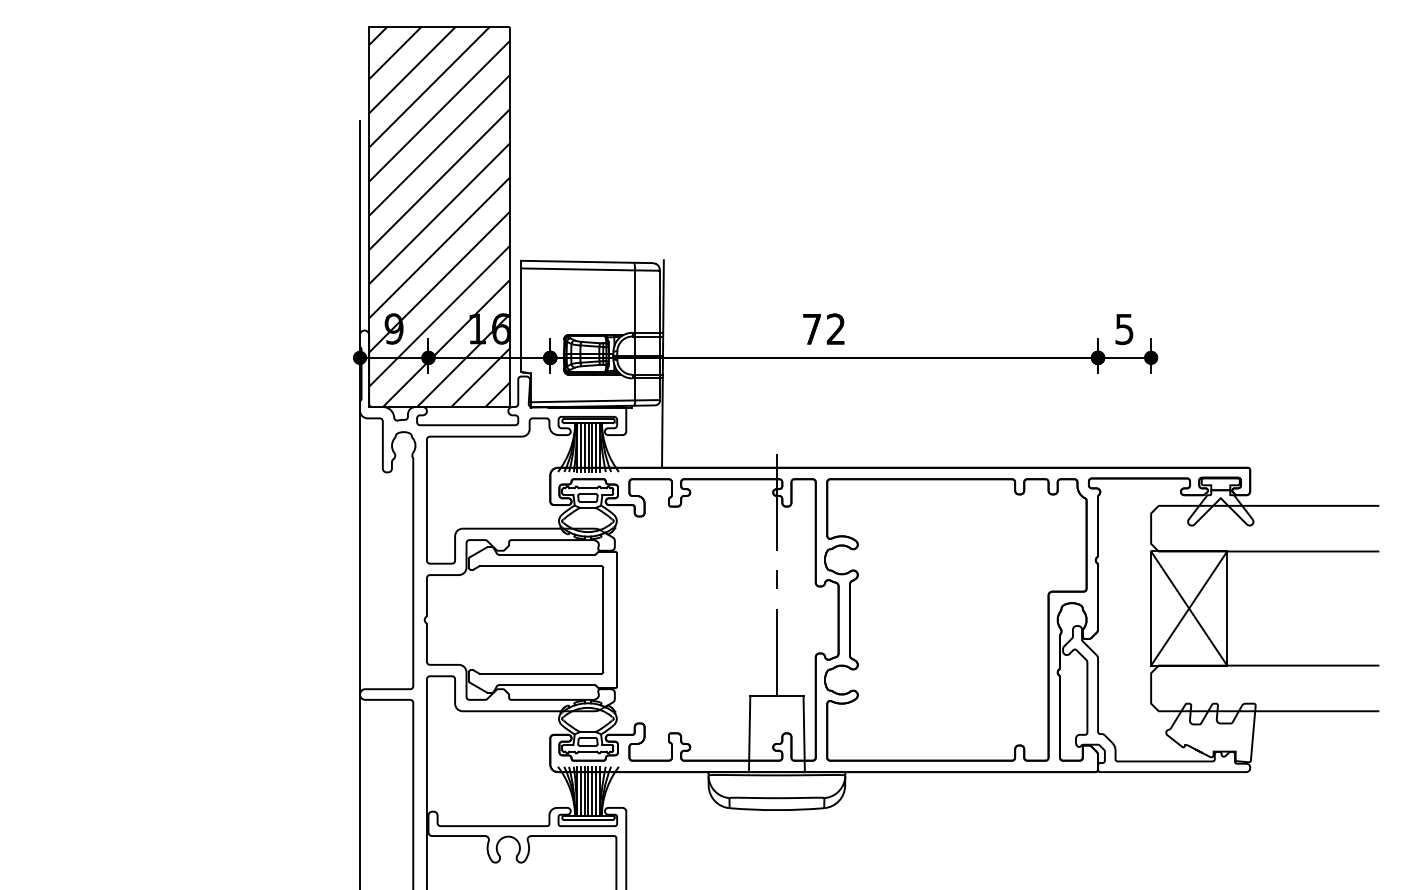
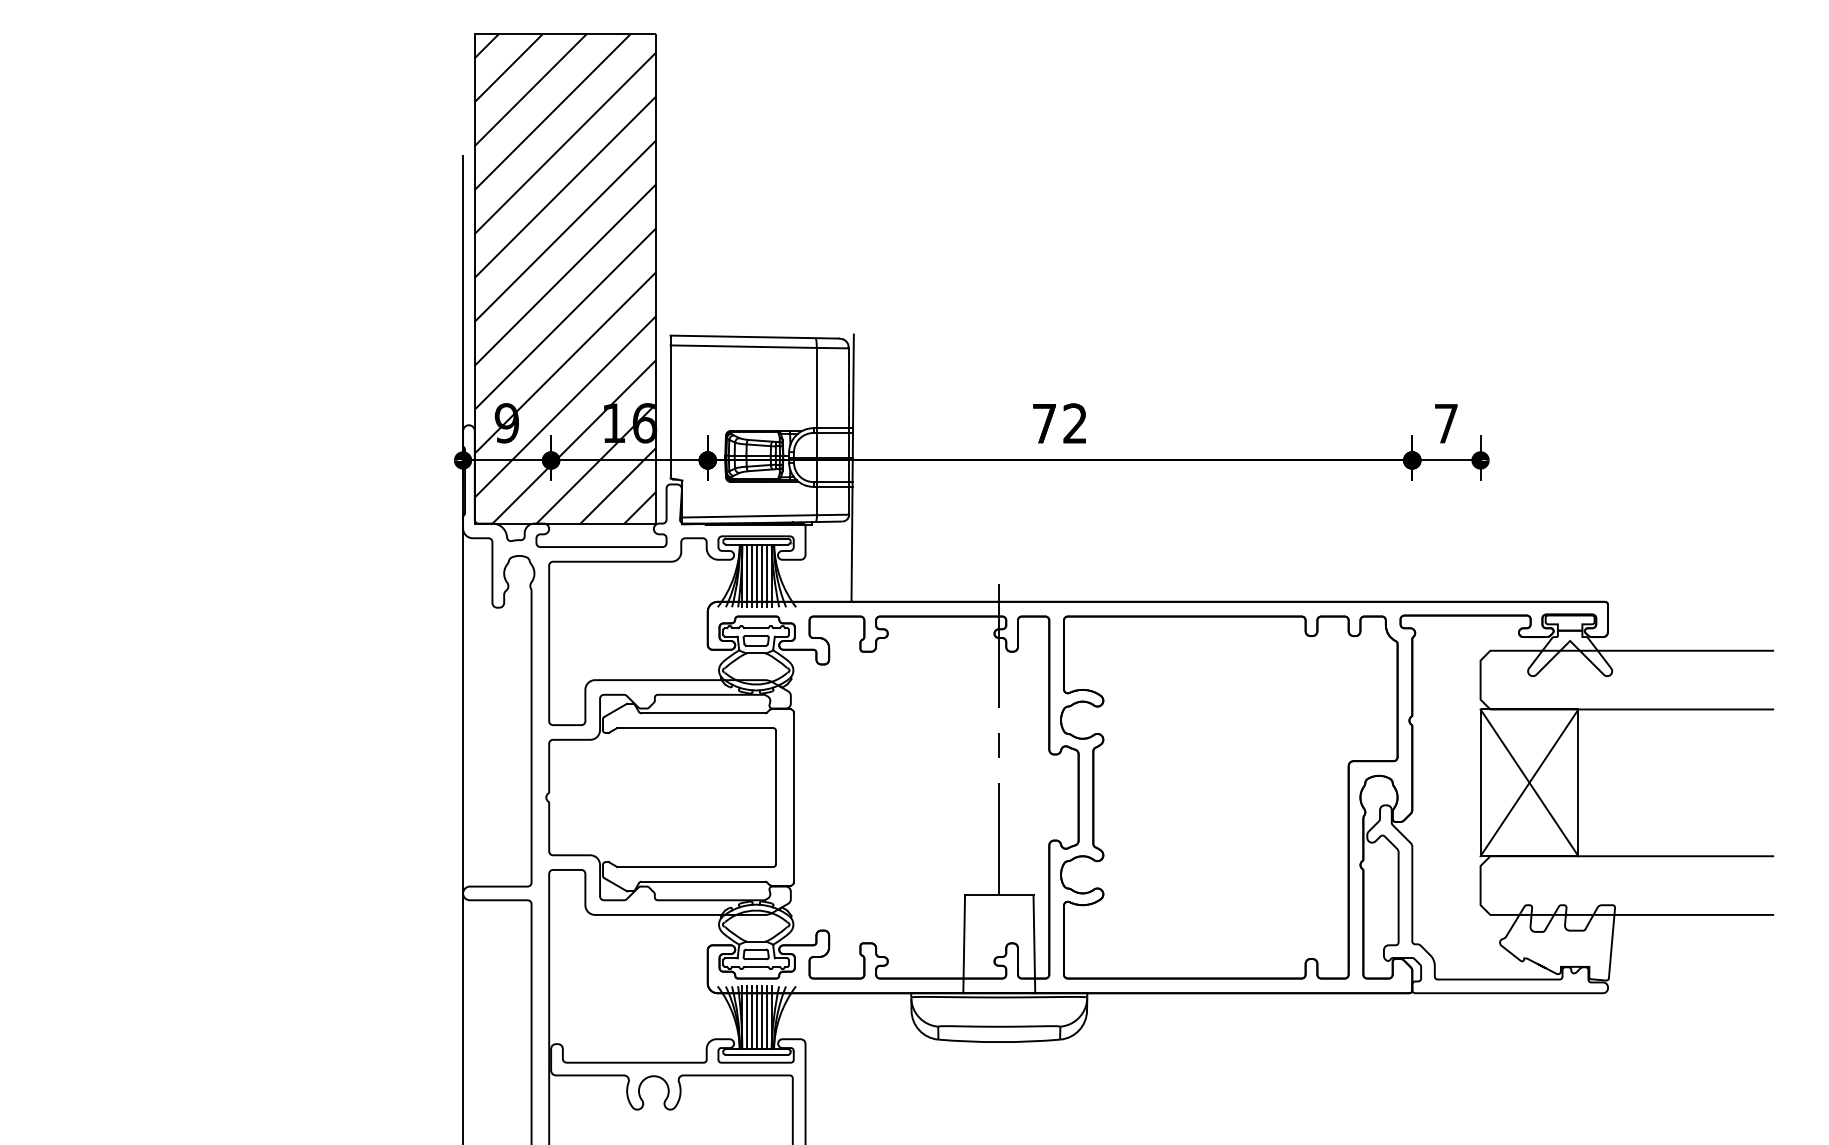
text: (1123, 329) -> (1445, 423), 5 -> 7

